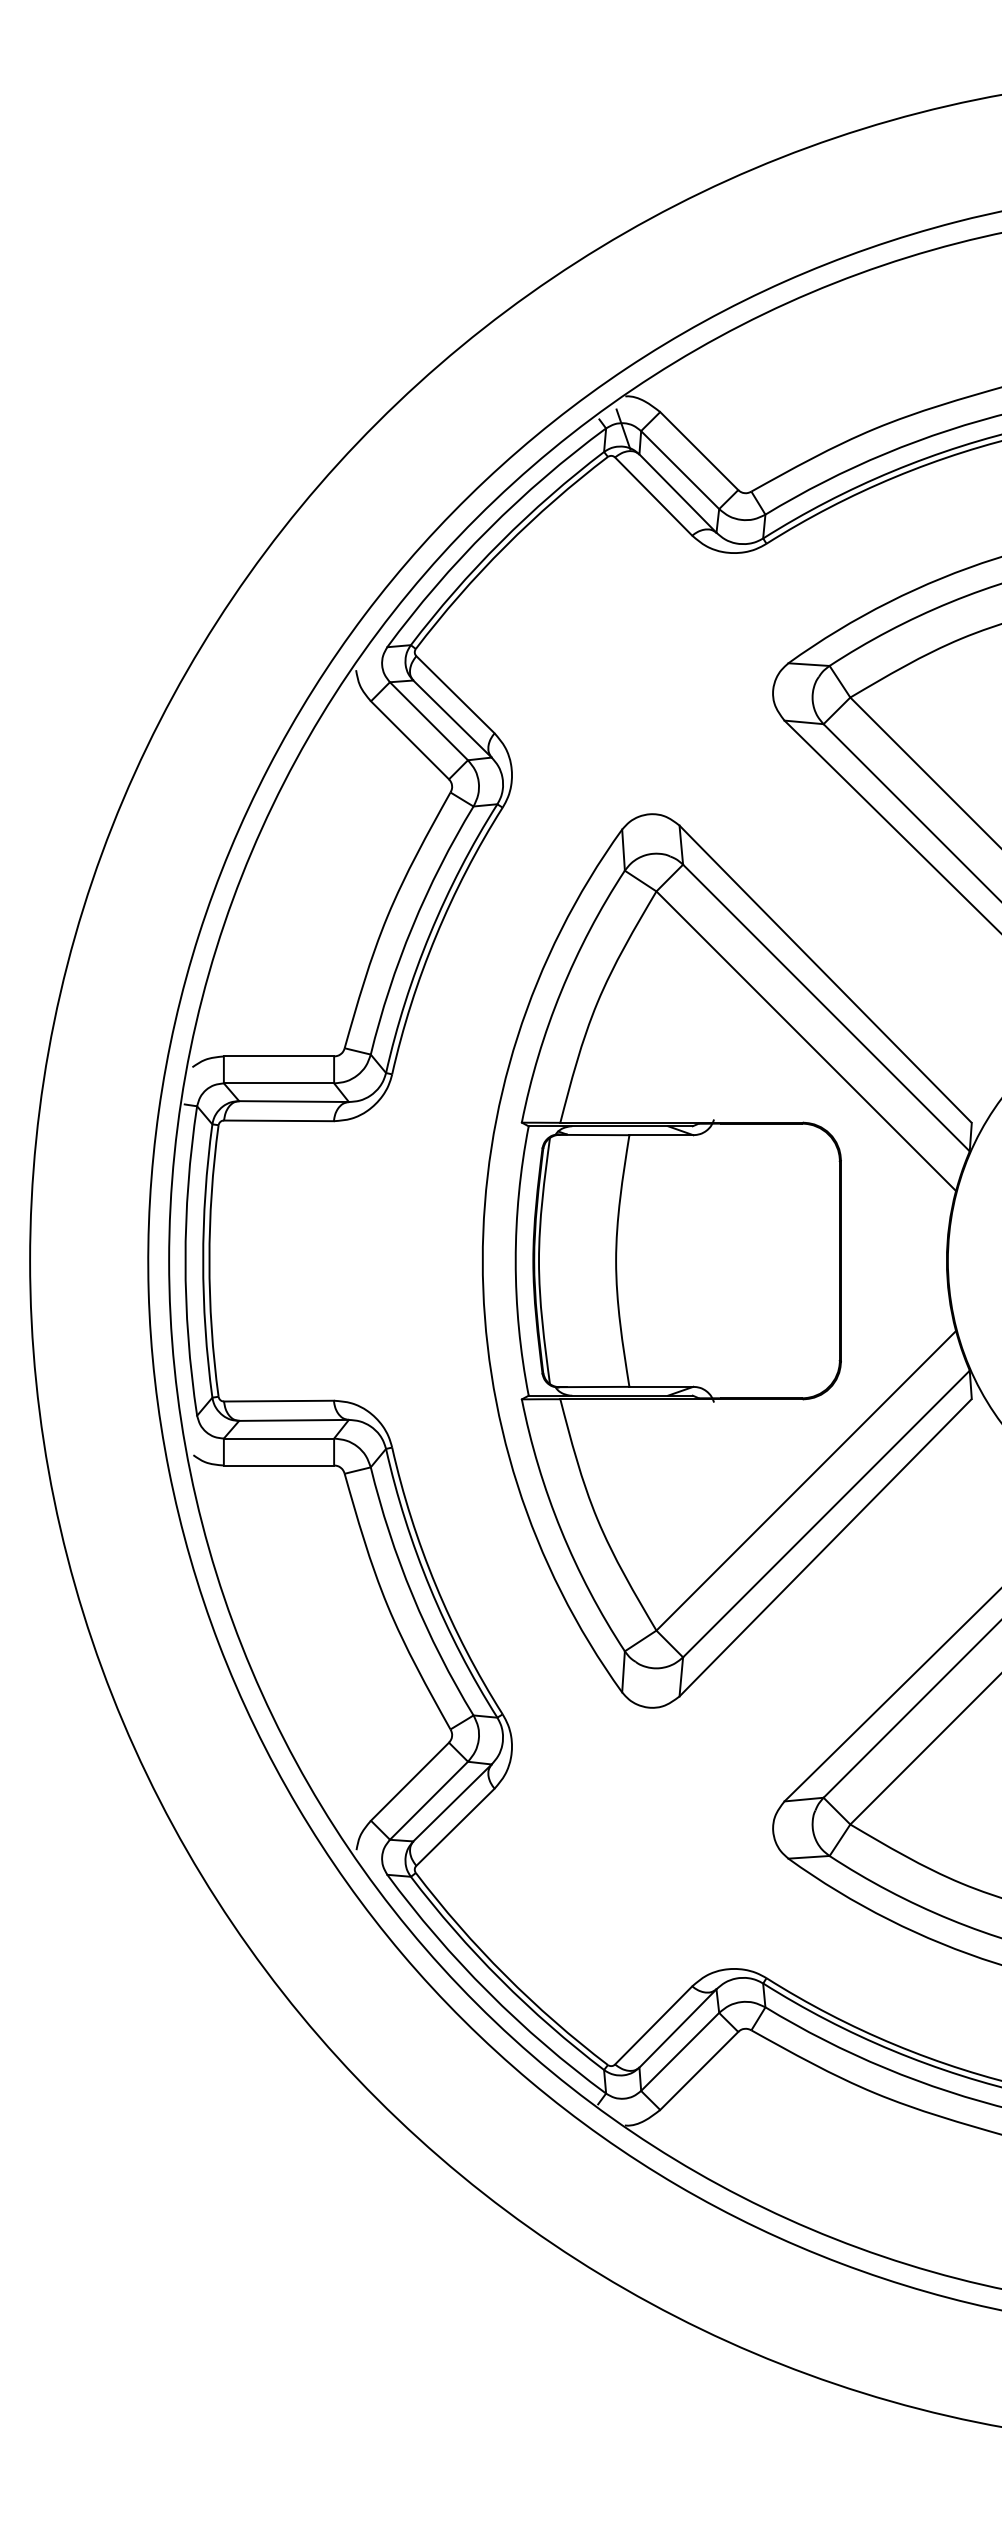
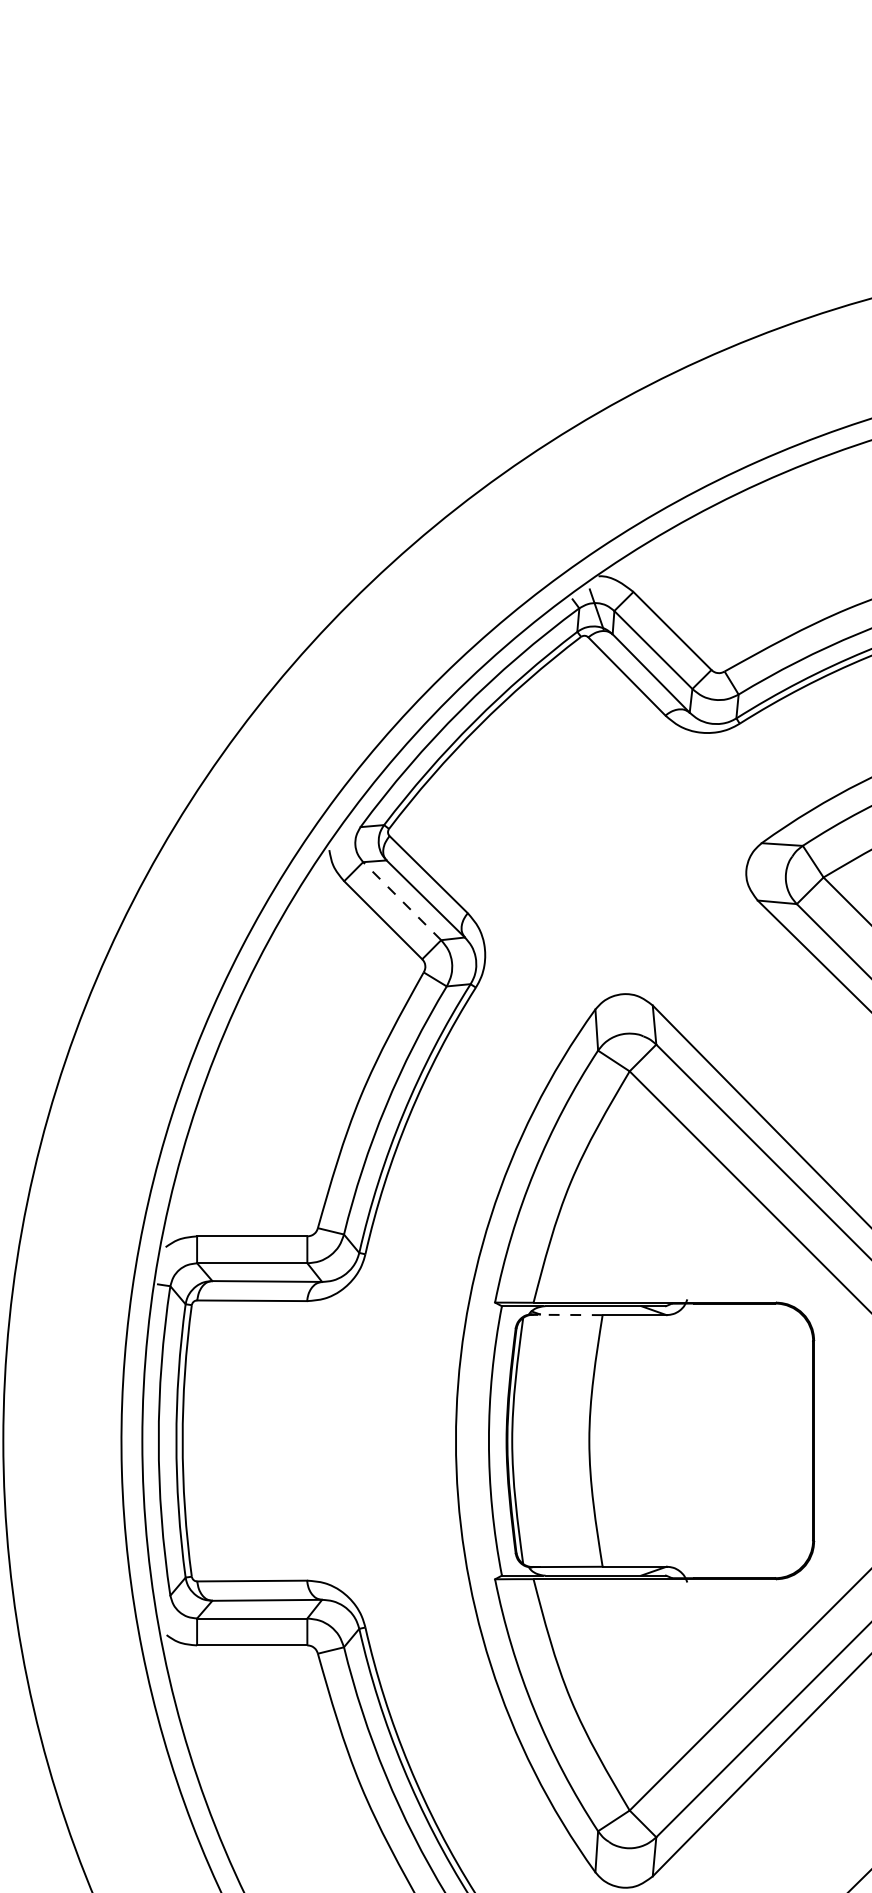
line: (428, 720) -> (401, 900), solid -> dashed
line: (594, 1135) -> (567, 1315), solid -> dashed

